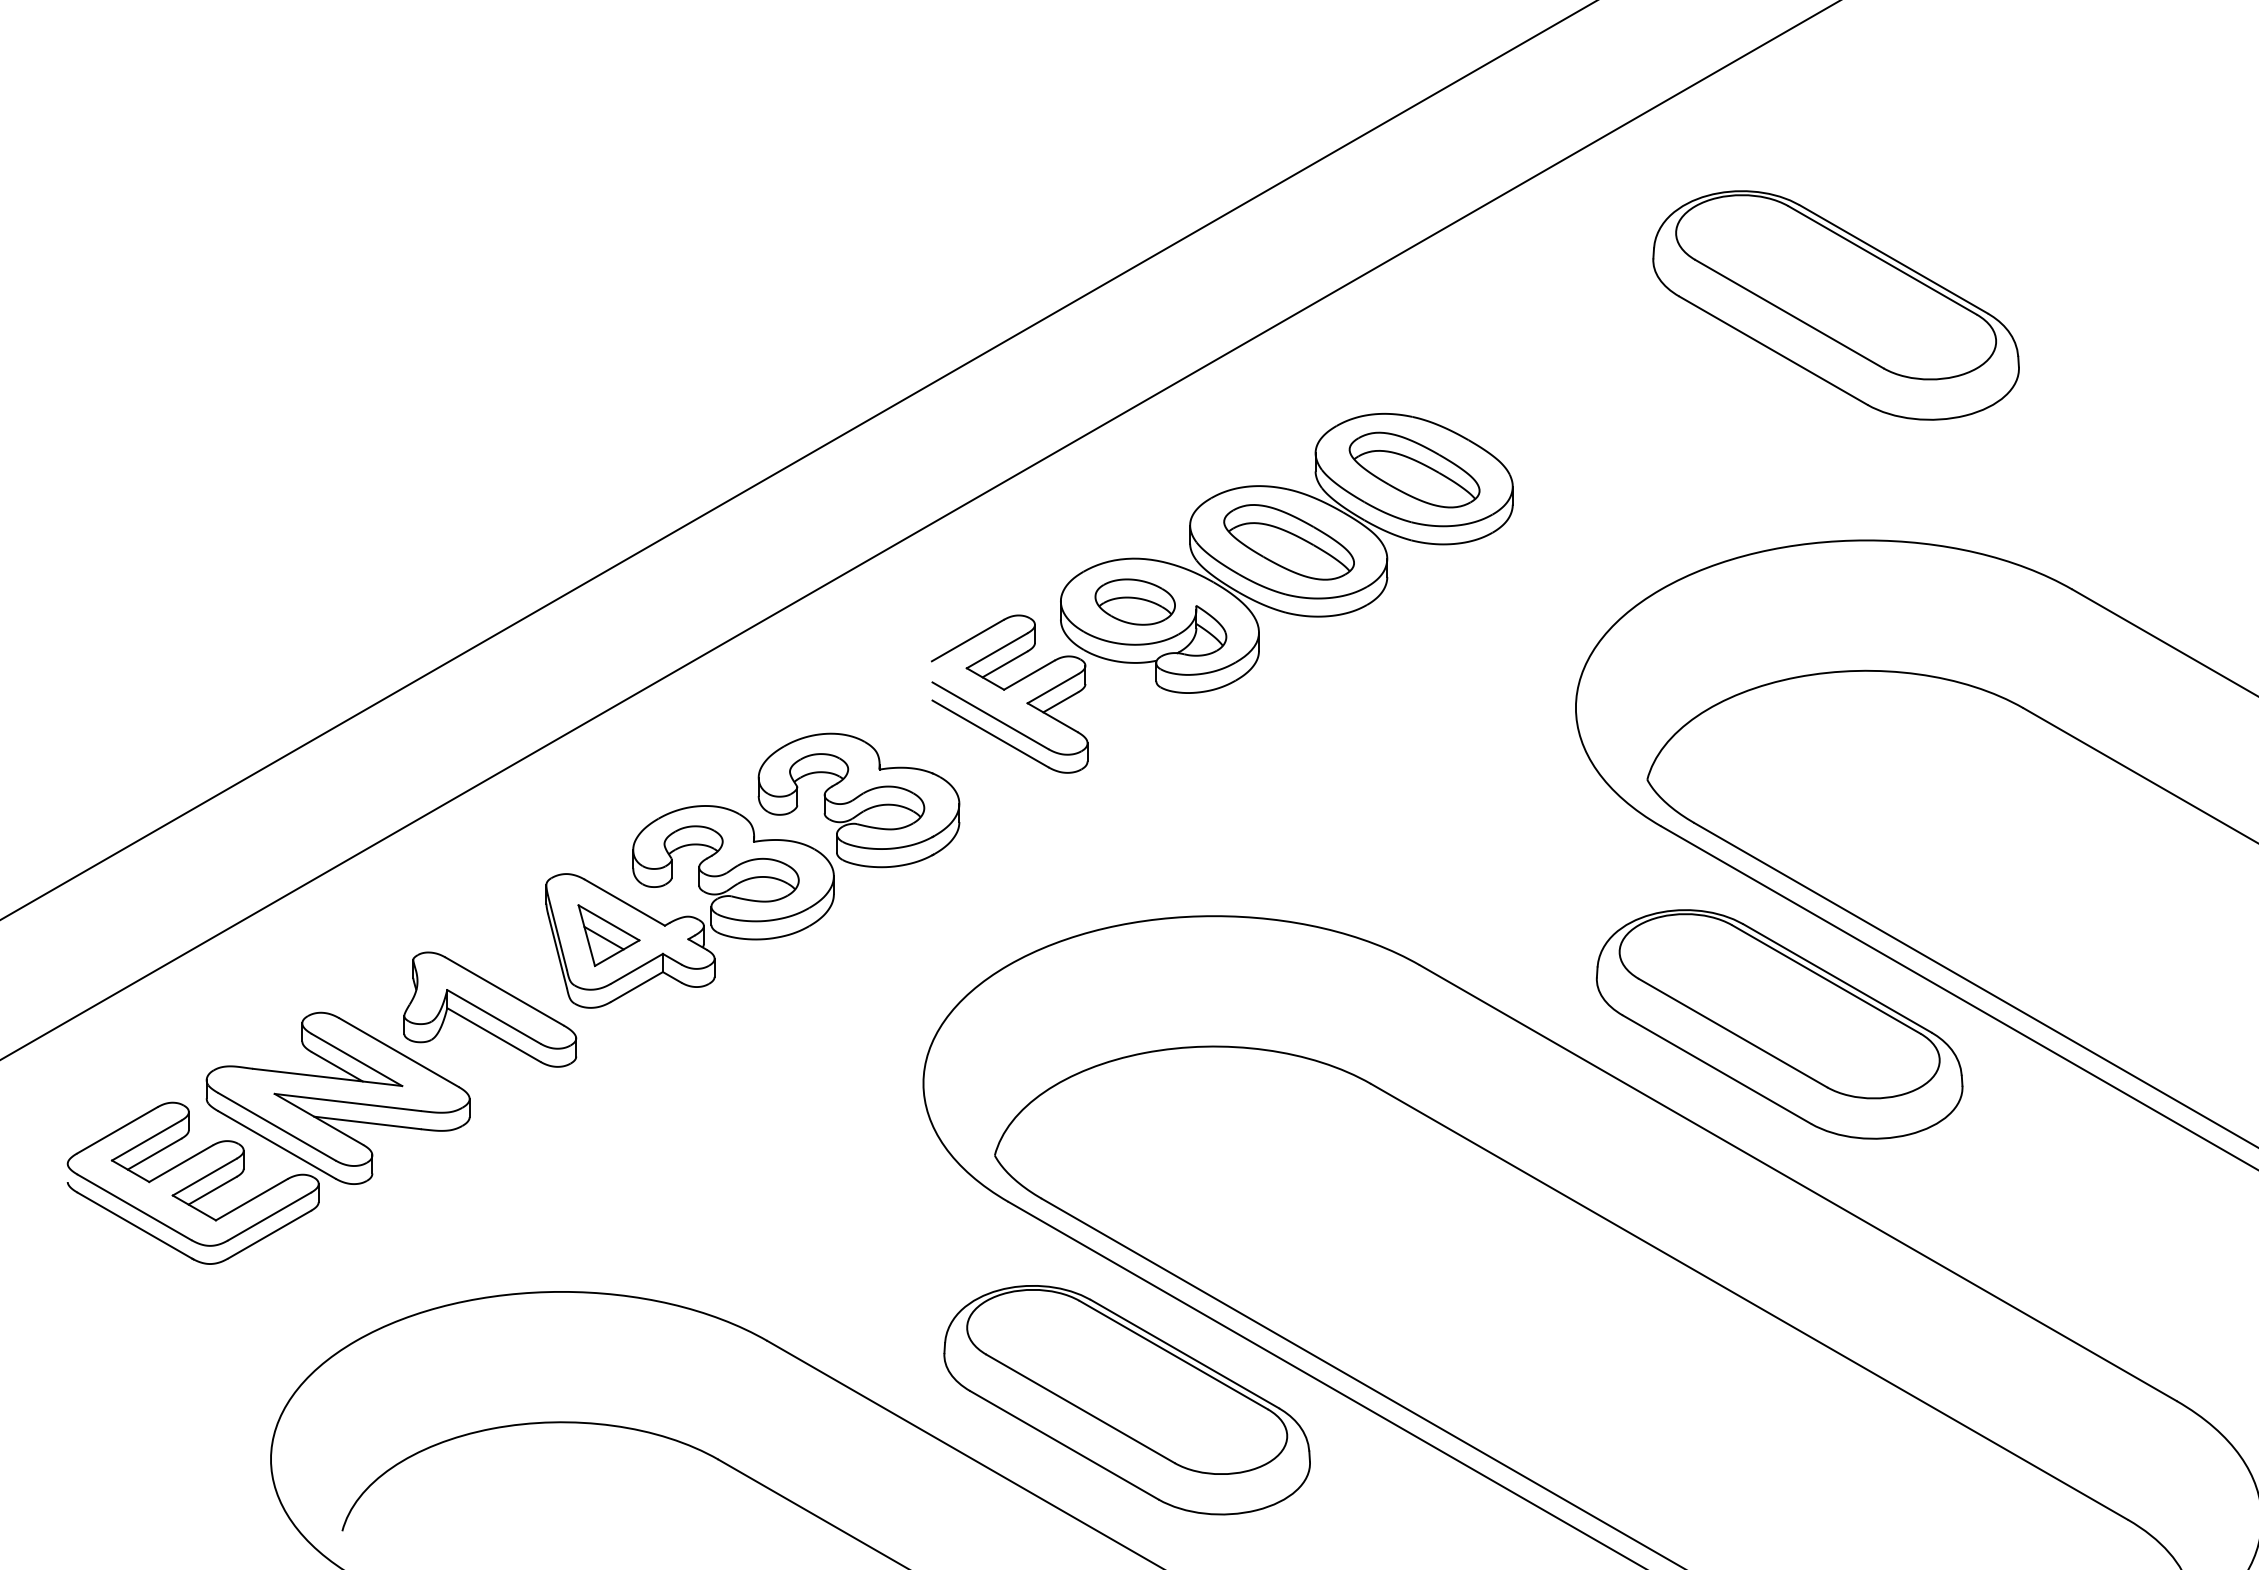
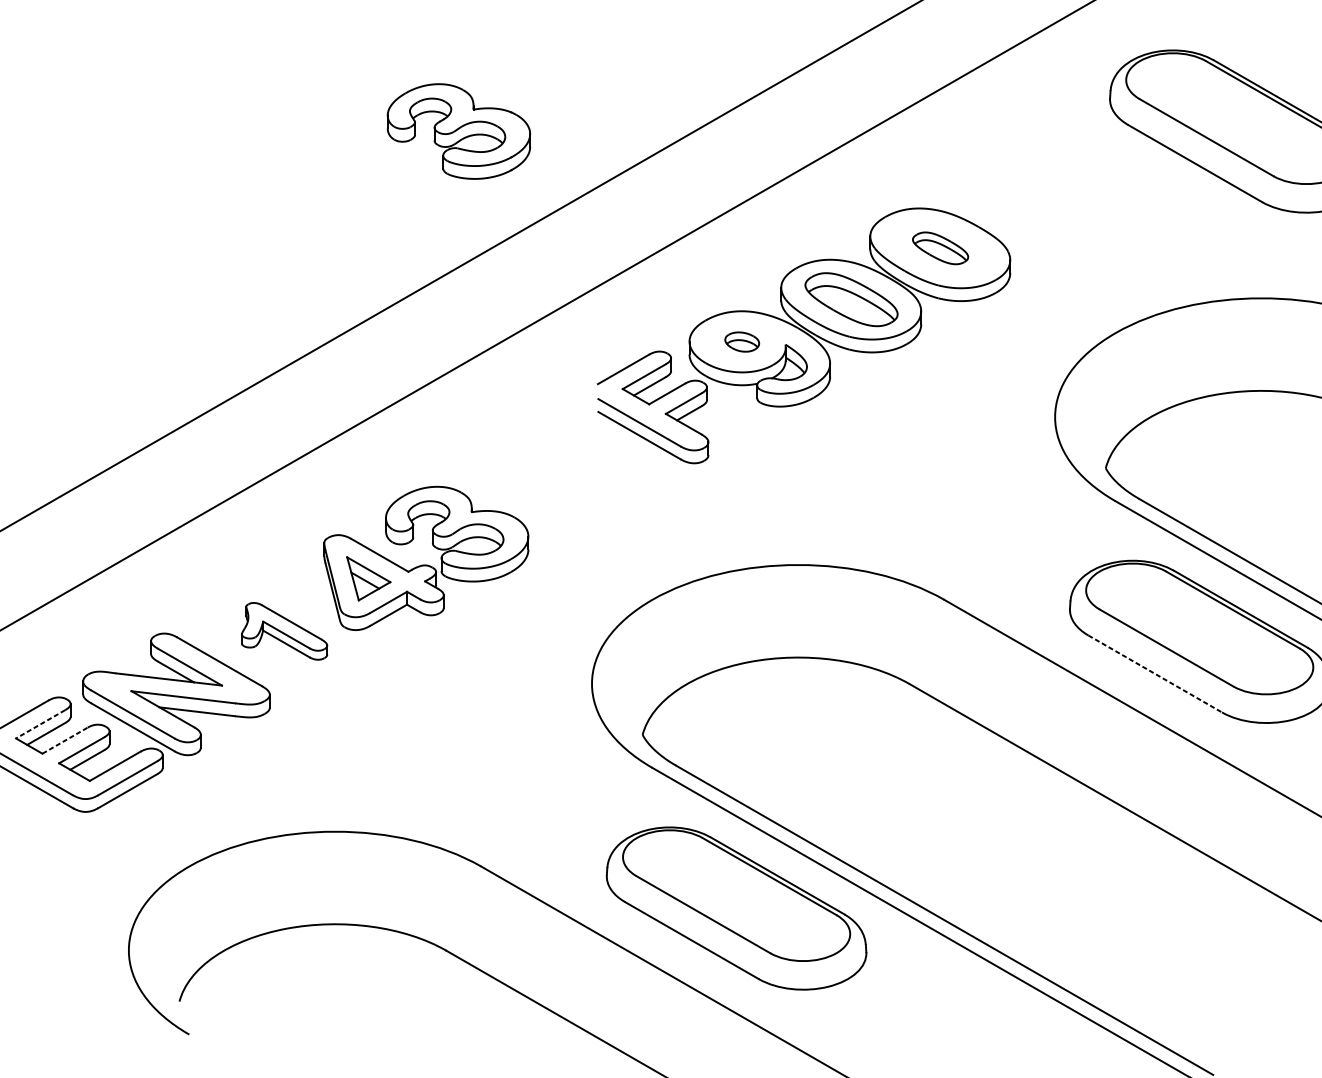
part: (1414, 469) -> (940, 247), size x0.6
part: (1134, 601) -> (741, 341), size x0.6
part: (858, 800) -> (458, 131), moved
part: (490, 1009) -> (284, 631), size x0.7
line: (1716, 1069) -> (1154, 673), solid -> dashed
line: (146, 1140) -> (40, 724), solid -> dashed
line: (181, 1163) -> (65, 740), solid -> dashed

